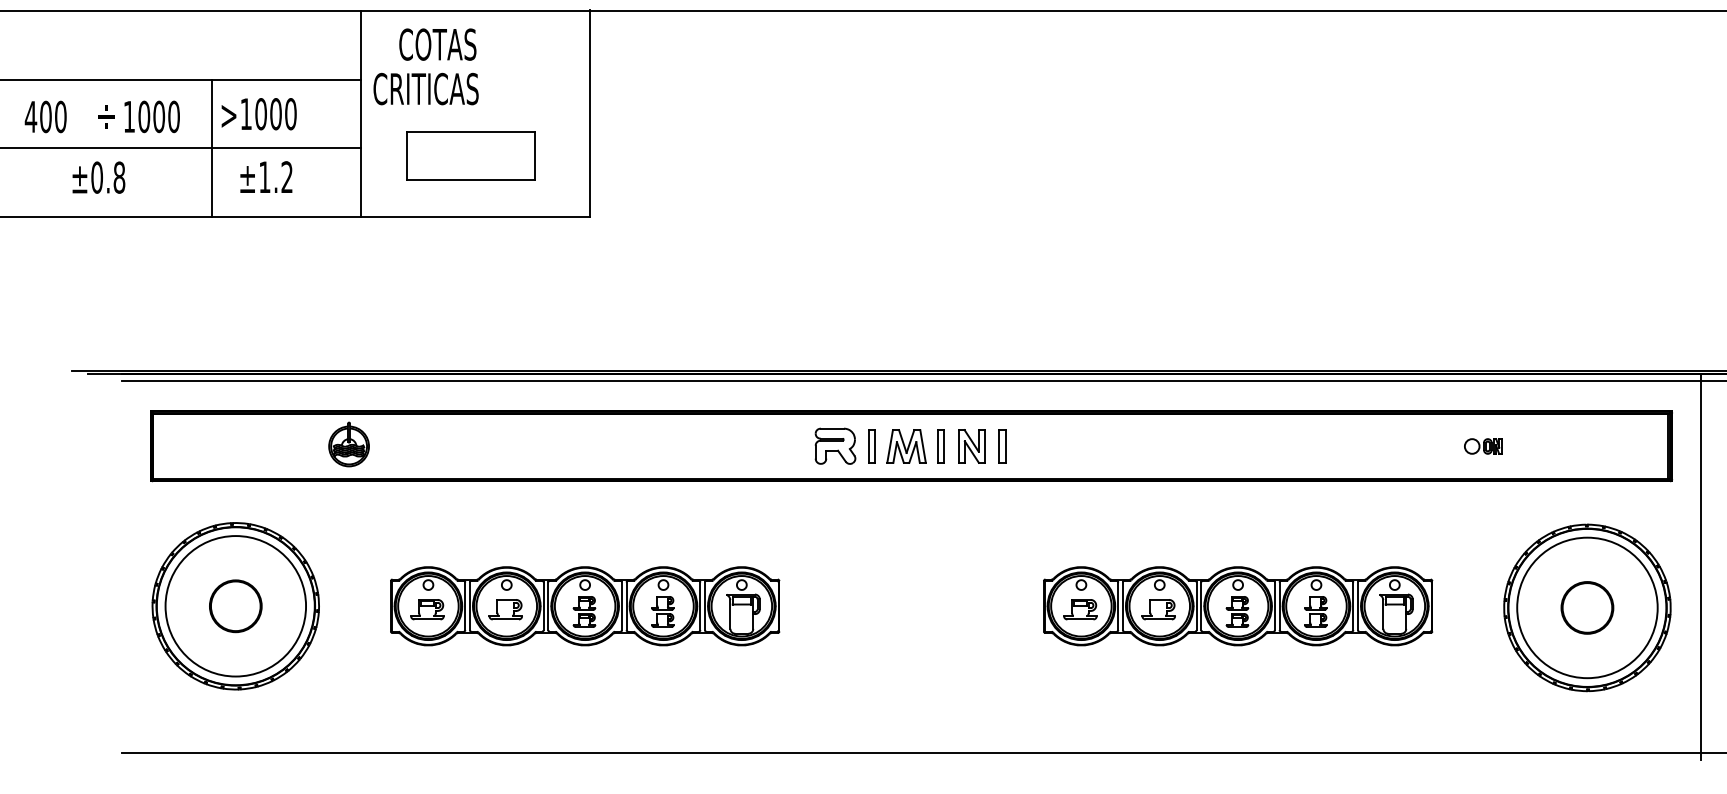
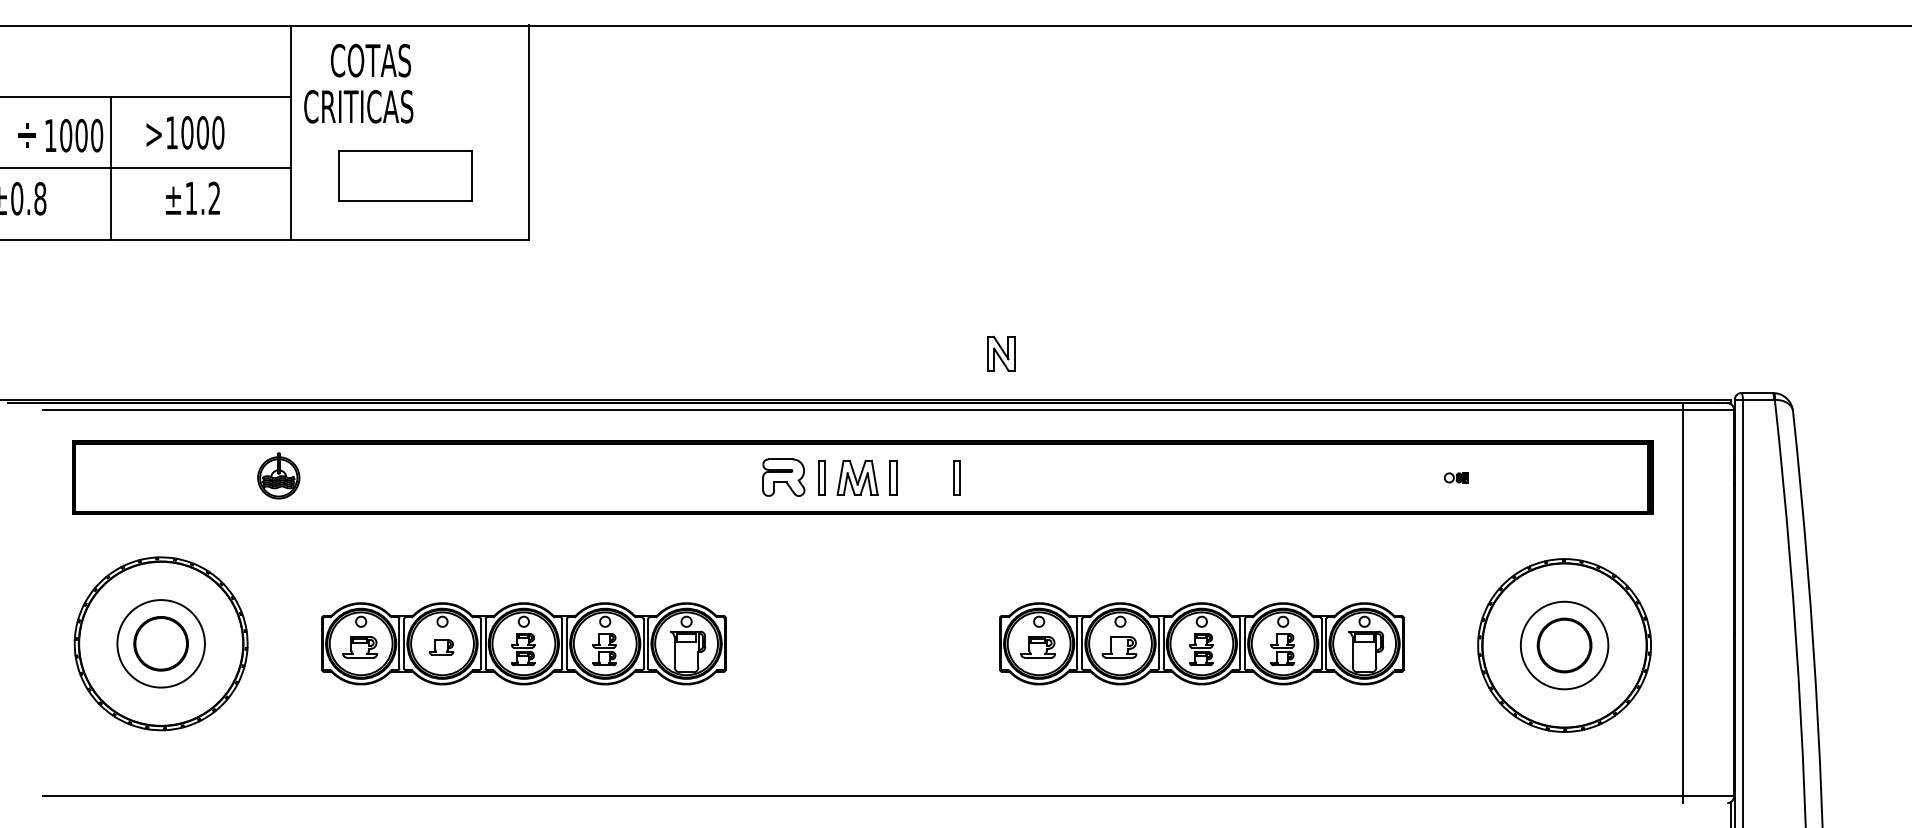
line: (212, 148) -> (111, 168), moved
part: (971, 446) -> (1001, 353), moved
part: (1482, 446) -> (1455, 477), size x0.6
circle: (236, 605) -> (161, 643), size x0.6
circle: (1587, 607) -> (1564, 645), size x0.6
part: (505, 609) -> (441, 647), size x0.7

